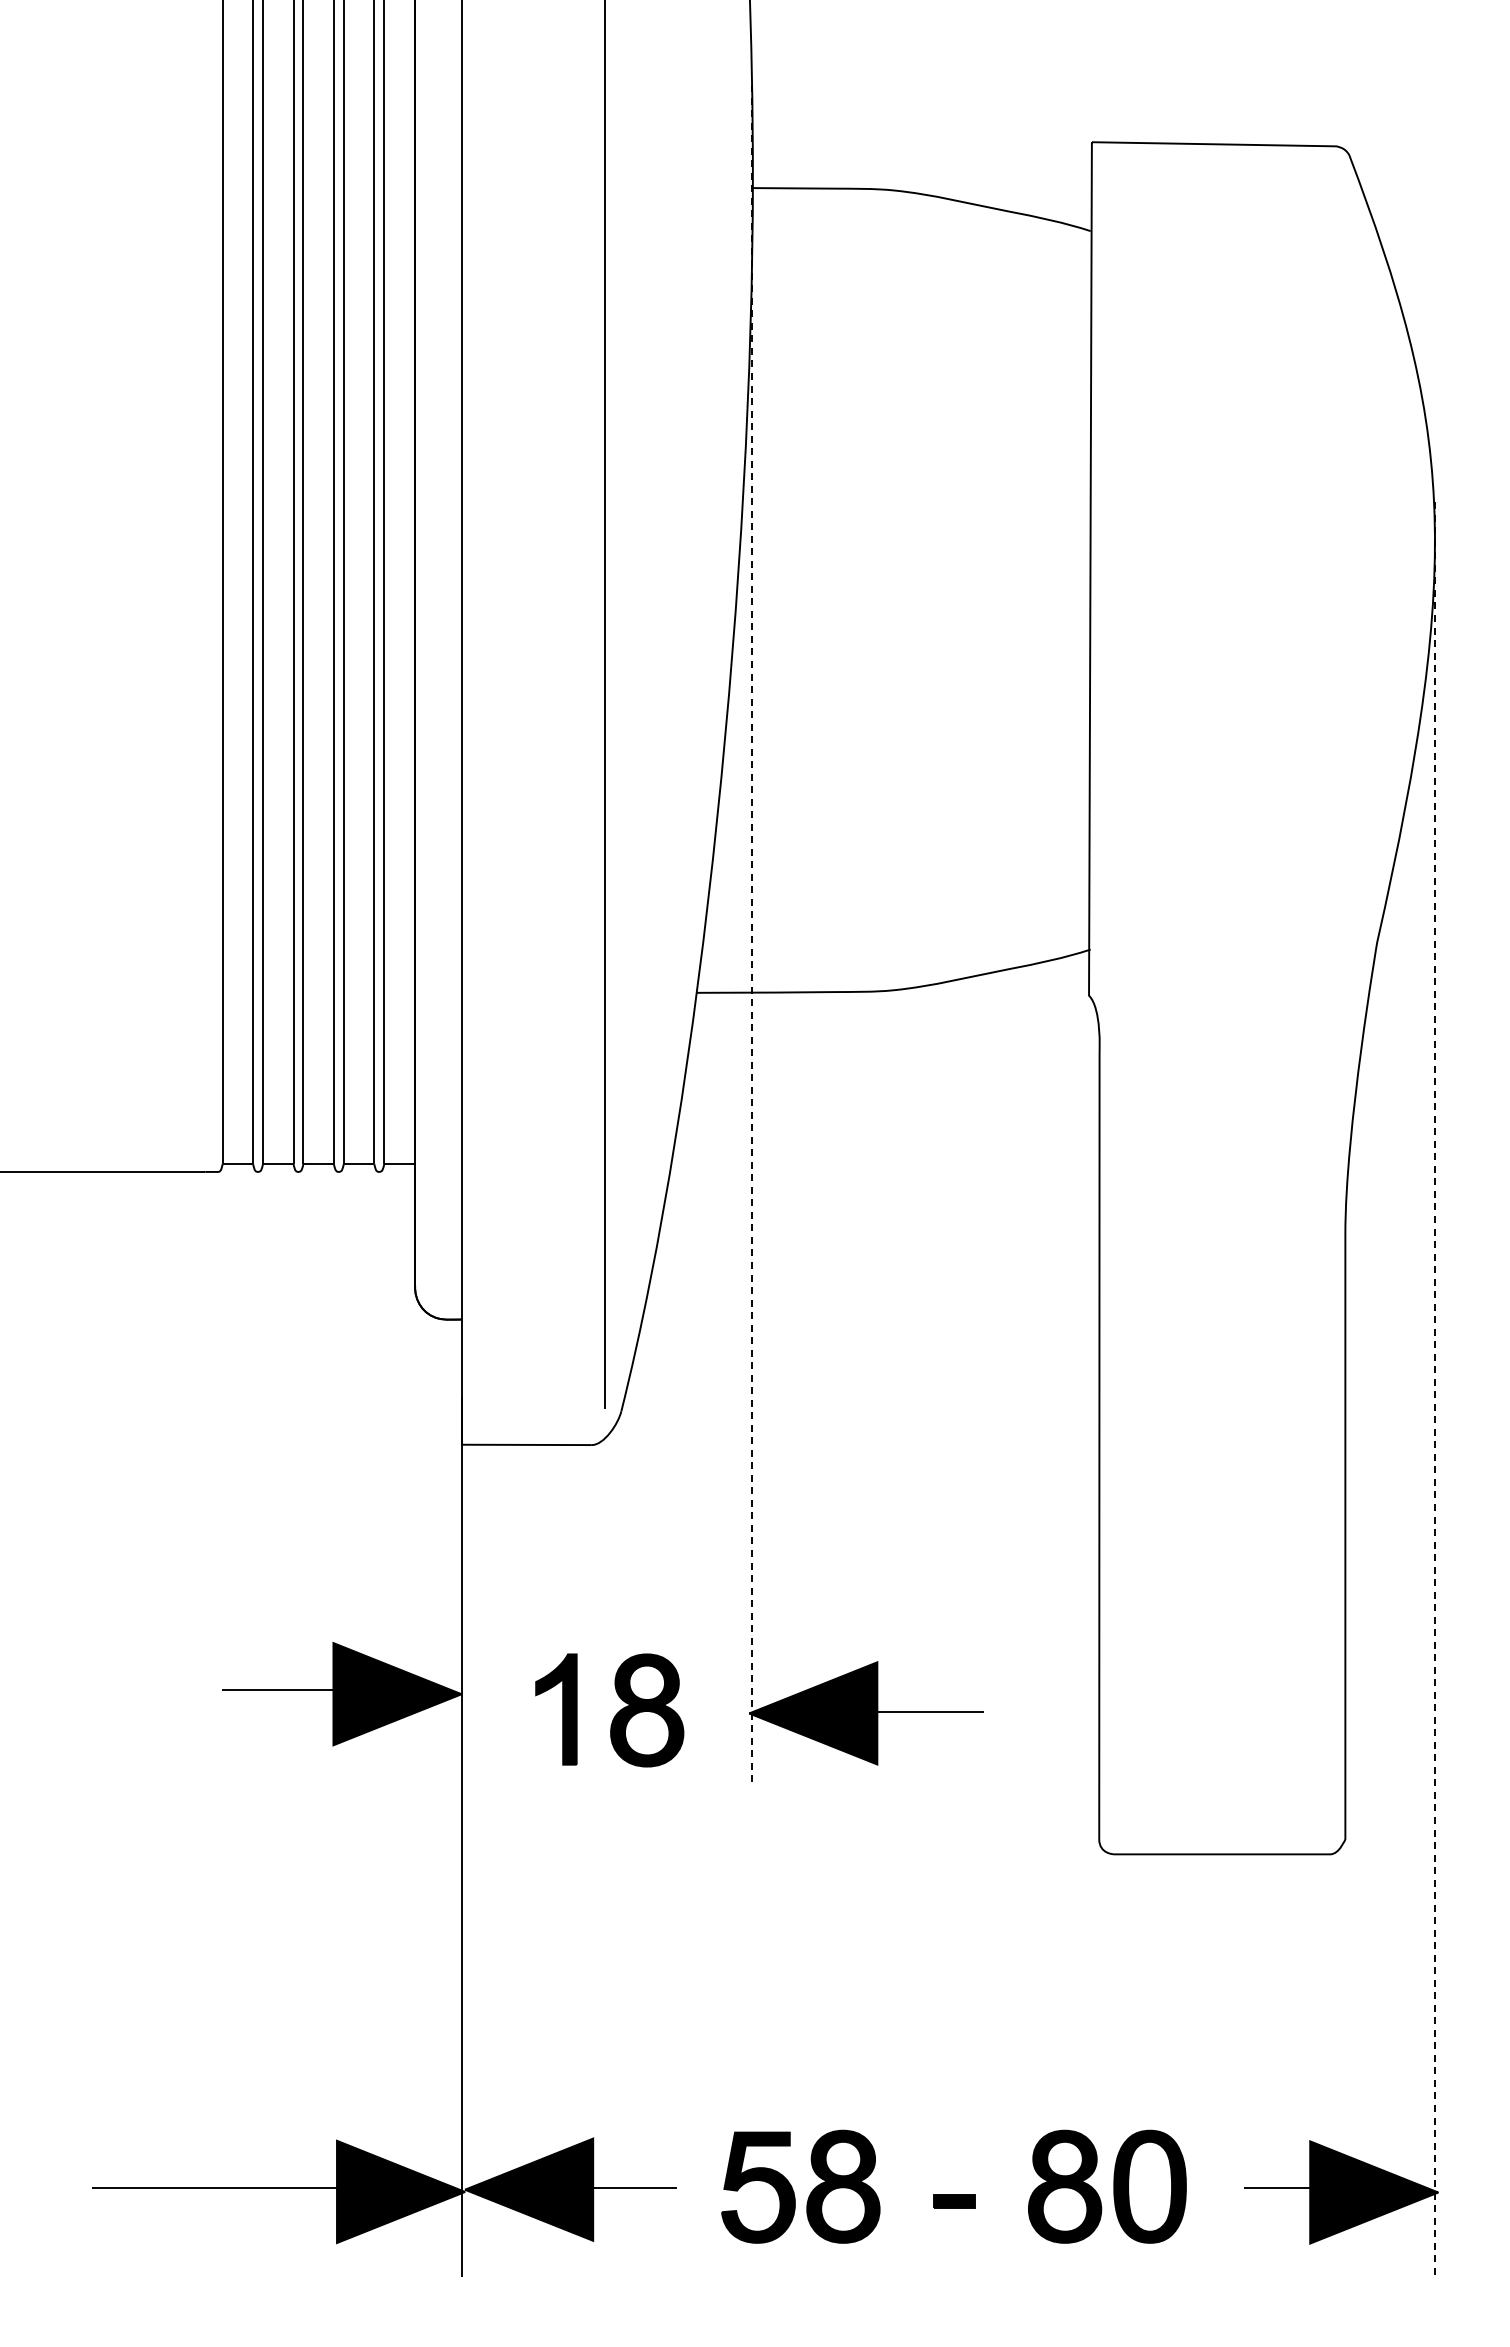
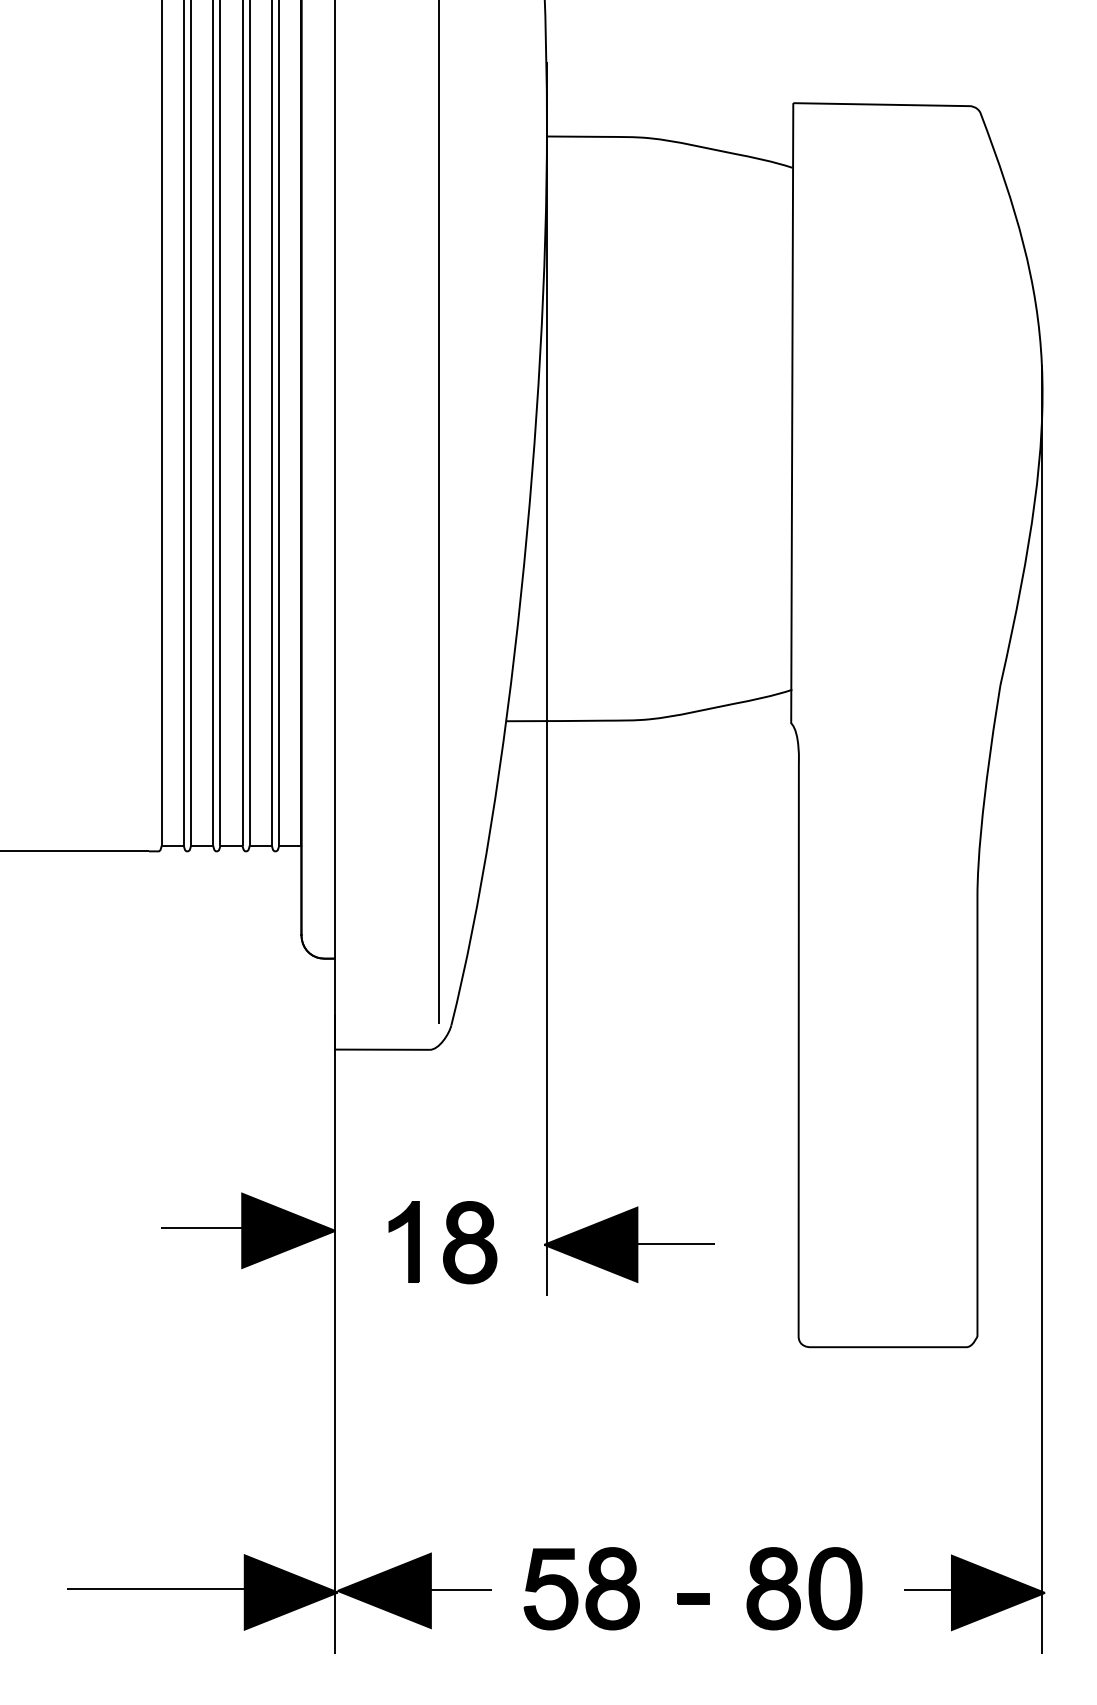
line: (752, 934) -> (546, 678), dashed -> solid
line: (1434, 1389) -> (1042, 1009), dashed -> solid

